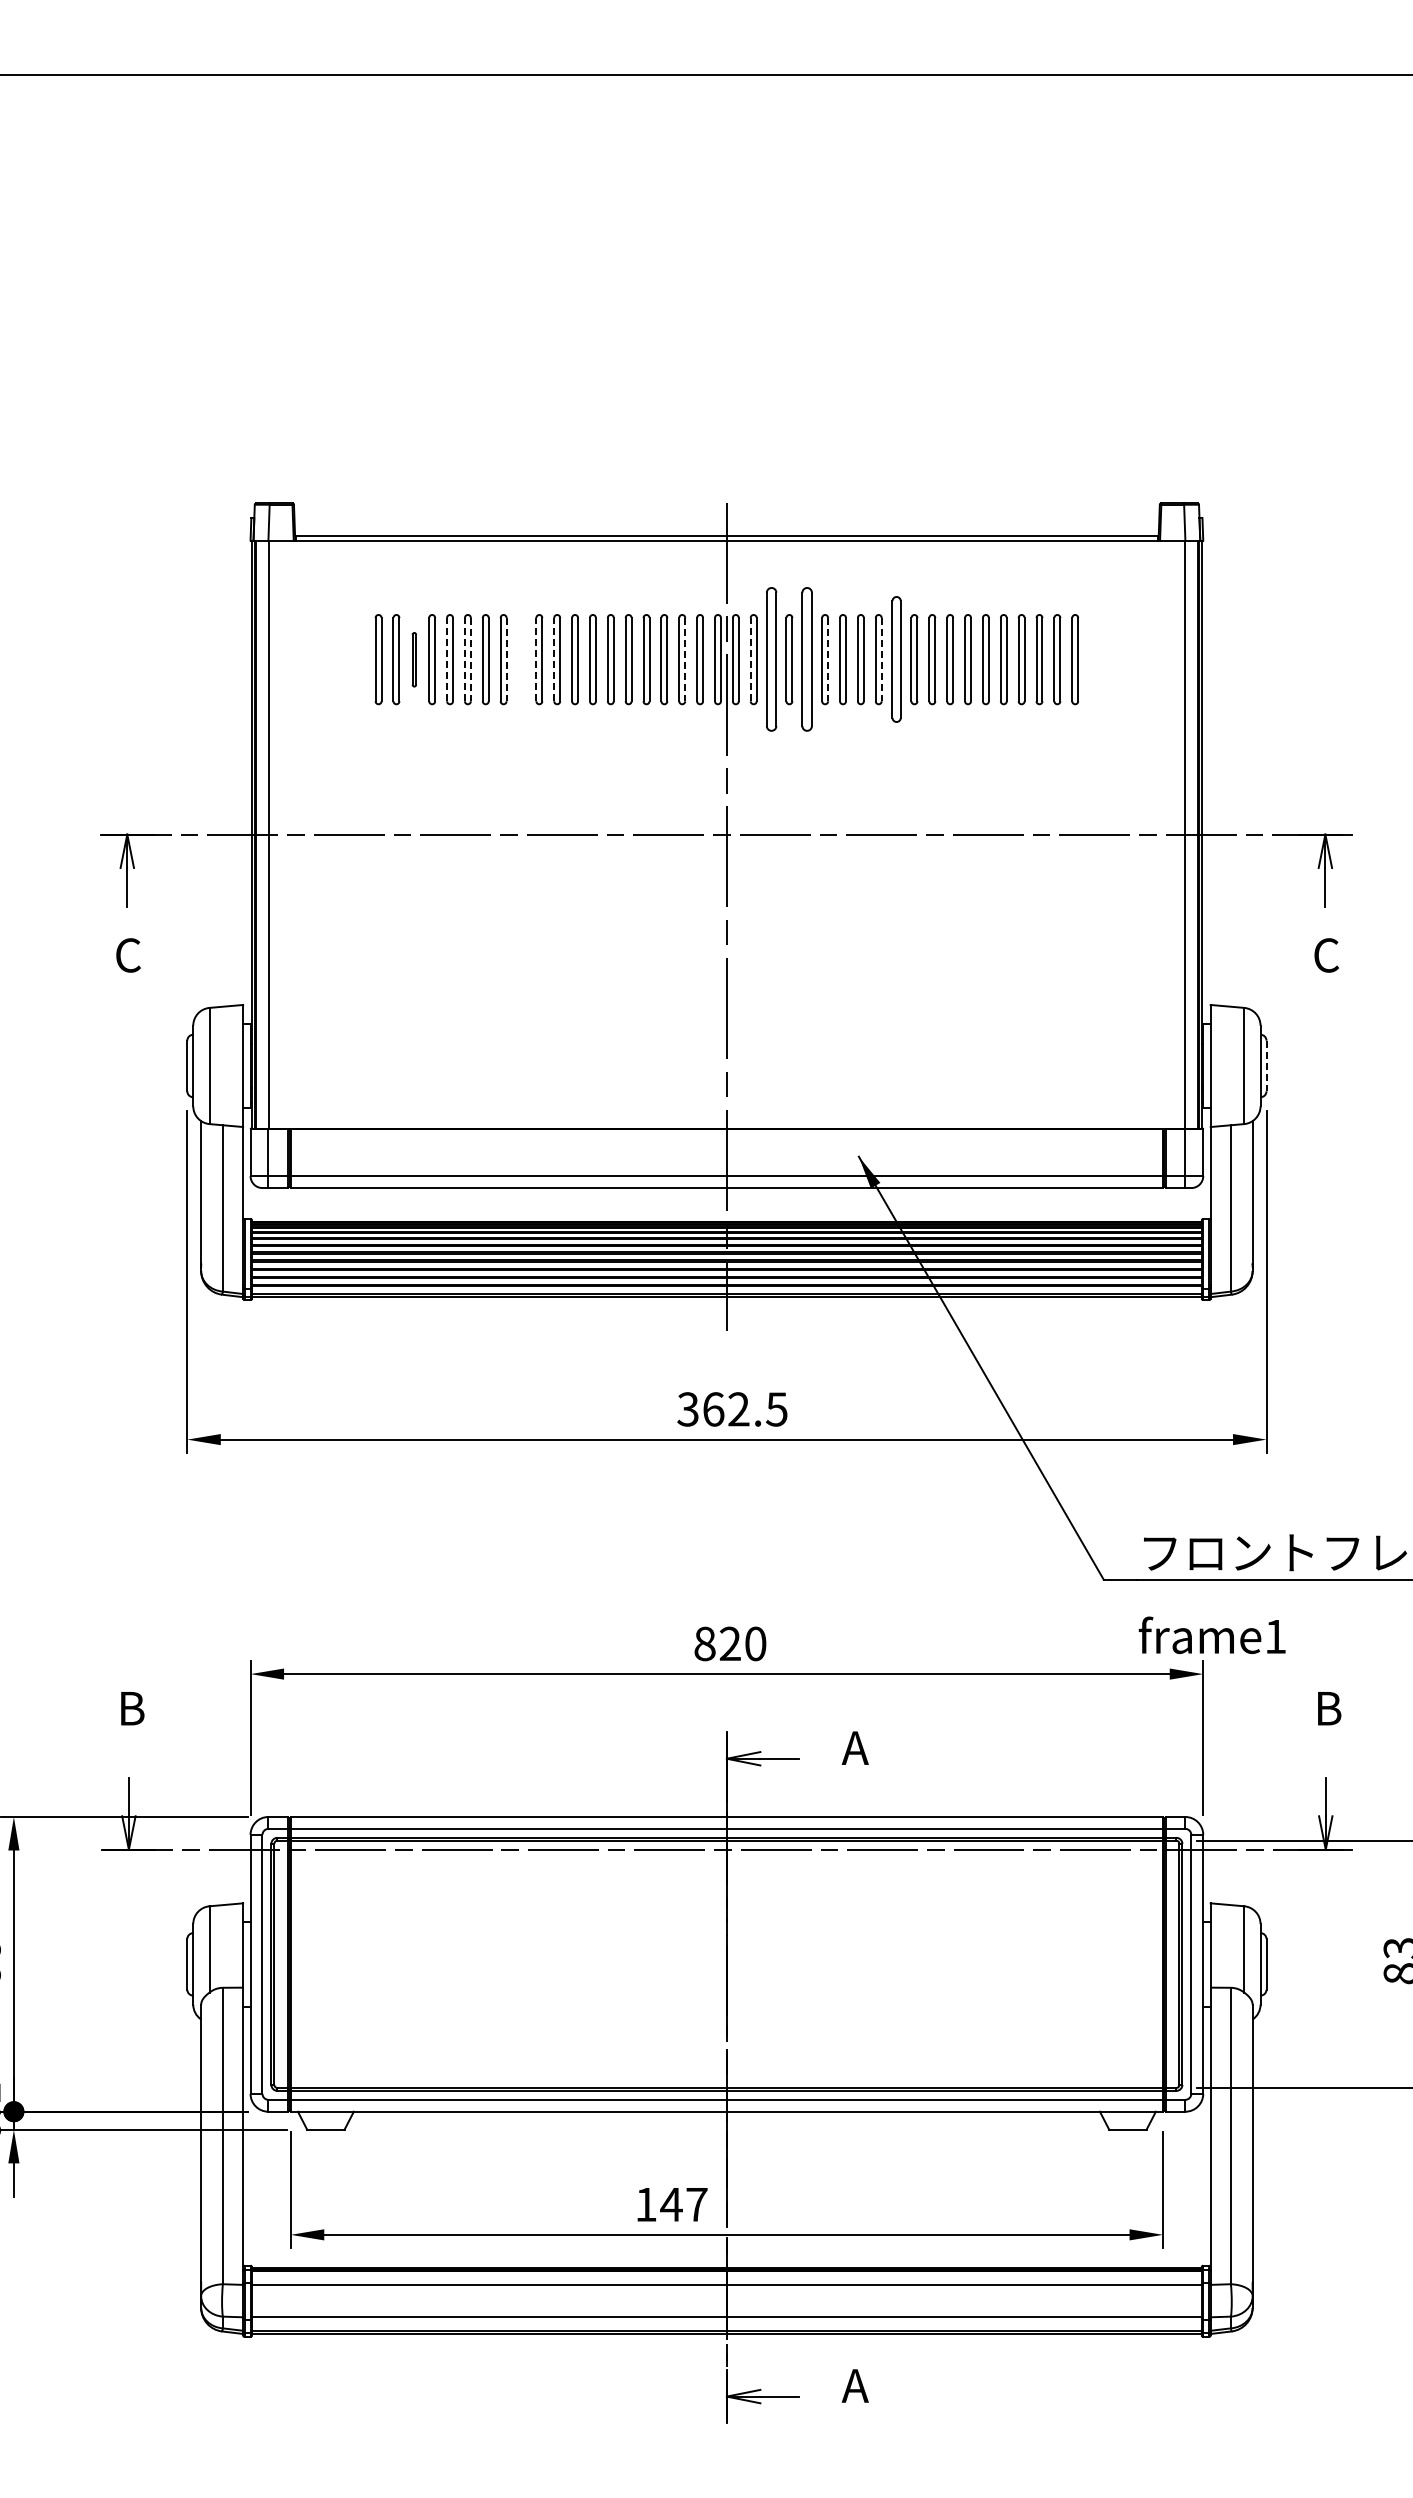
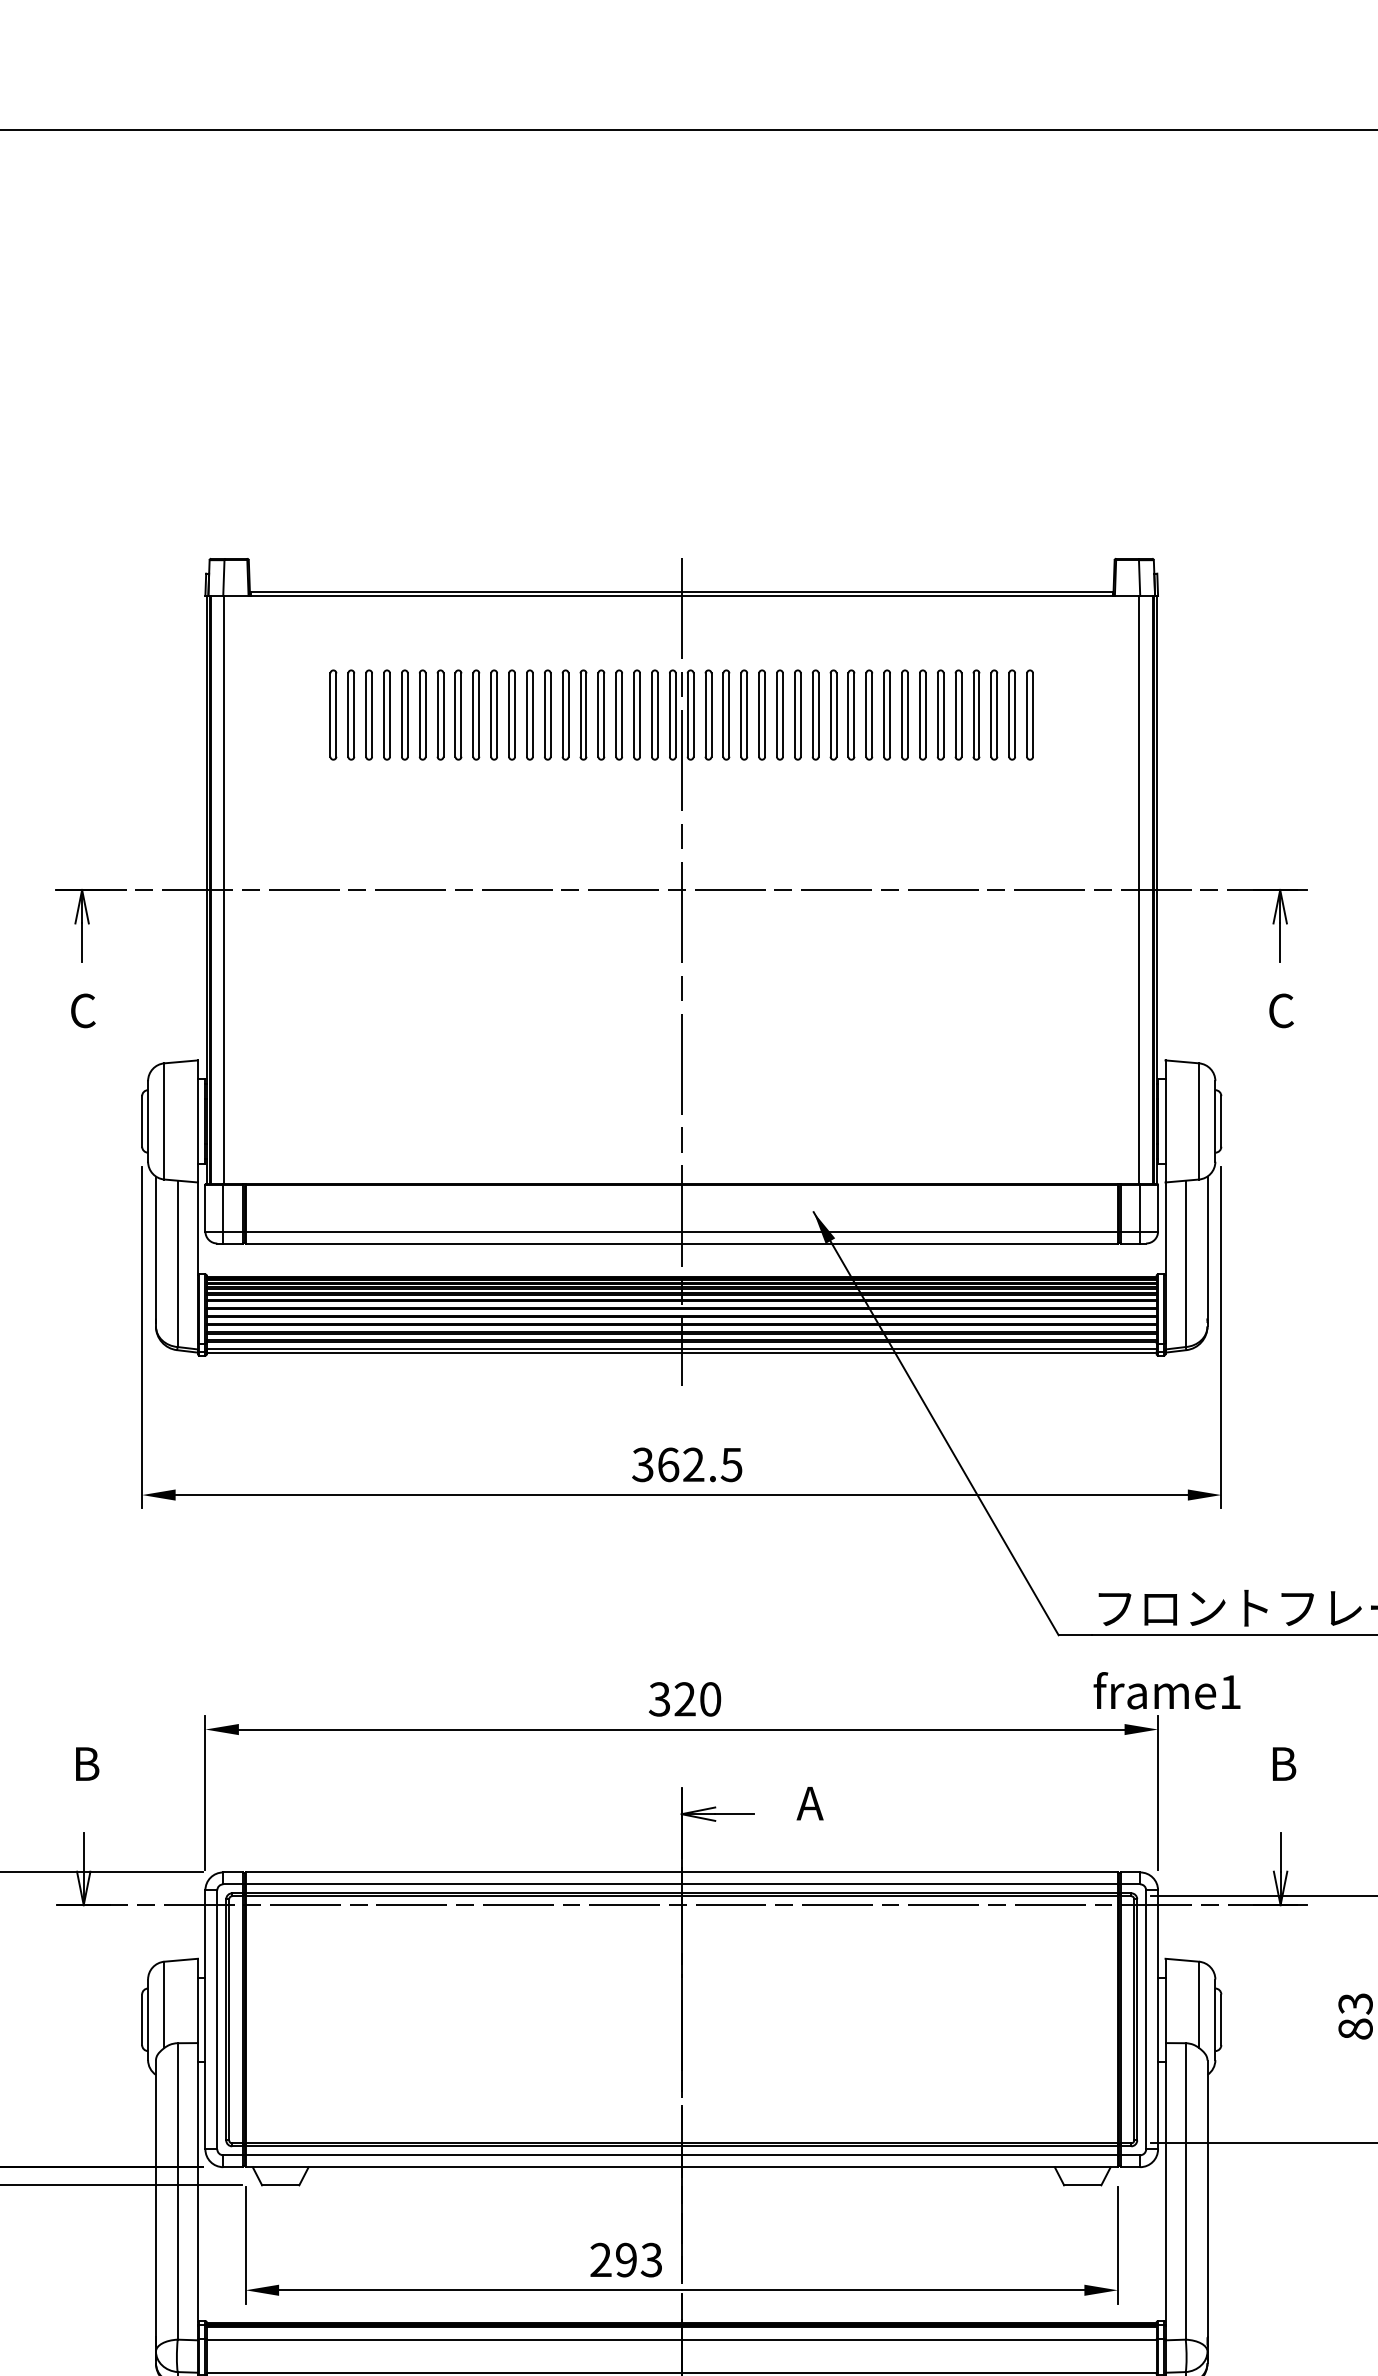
part: (414, 659) -> (369, 714), size x1.67
line: (447, 659) -> (402, 714), dashed -> solid
line: (464, 659) -> (419, 714), dashed -> solid
line: (470, 659) -> (425, 714), dashed -> solid
line: (506, 659) -> (461, 714), dashed -> solid
part: (521, 659) -> (476, 714), added
line: (536, 659) -> (491, 714), dashed -> solid
line: (554, 659) -> (509, 714), dashed -> solid
line: (685, 659) -> (640, 714), dashed -> solid
line: (750, 659) -> (705, 714), dashed -> solid
part: (771, 659) -> (726, 714), size x0.62
part: (807, 659) -> (762, 714), size x0.62
line: (828, 659) -> (783, 714), dashed -> solid
line: (881, 659) -> (836, 714), dashed -> solid
part: (896, 659) -> (851, 714), size x0.71
line: (1266, 1066) -> (1221, 1121), dashed -> solid
text: (704, 1643) -> (659, 1698), 820 -> 320
text: (671, 2204) -> (626, 2259), 147 -> 293

